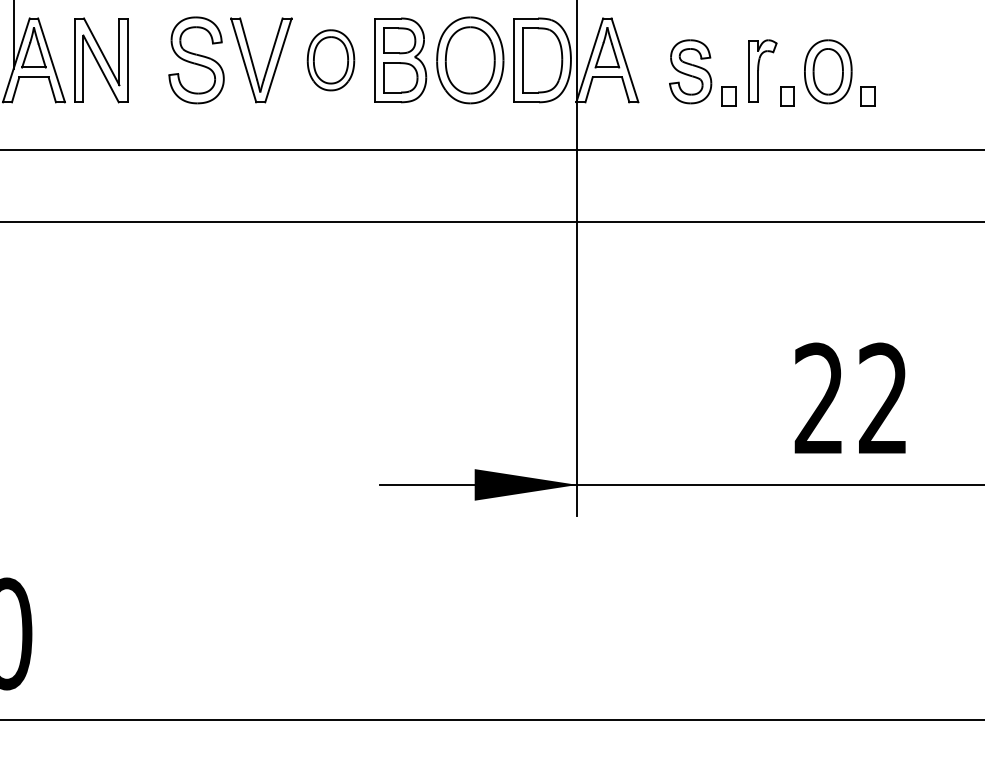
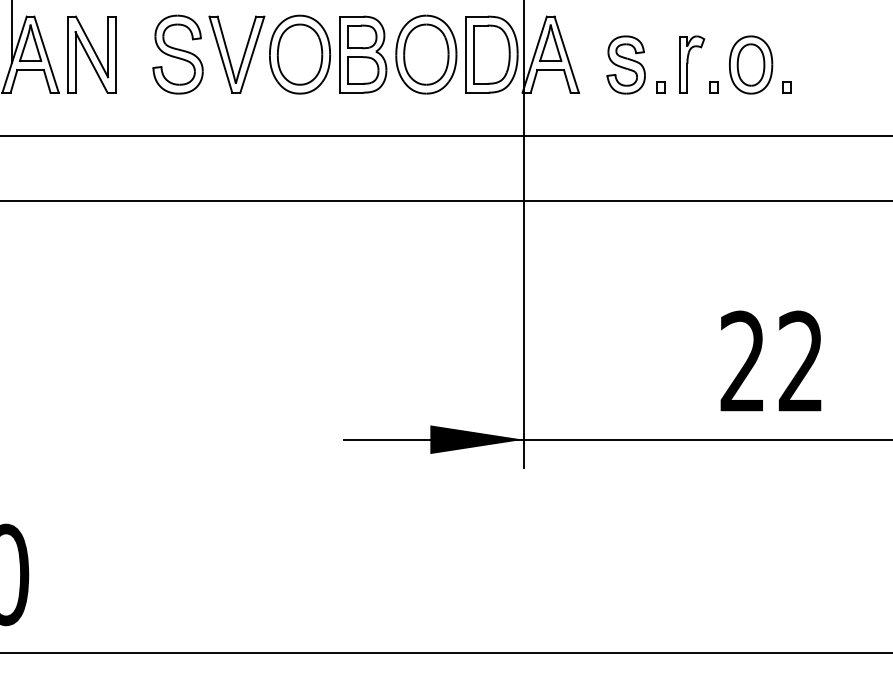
part: (330, 60) -> (299, 54), size x1.43
part: (728, 96) -> (660, 87), size x0.62
part: (786, 96) -> (713, 87), size x0.62
part: (867, 96) -> (786, 87), size x0.62

